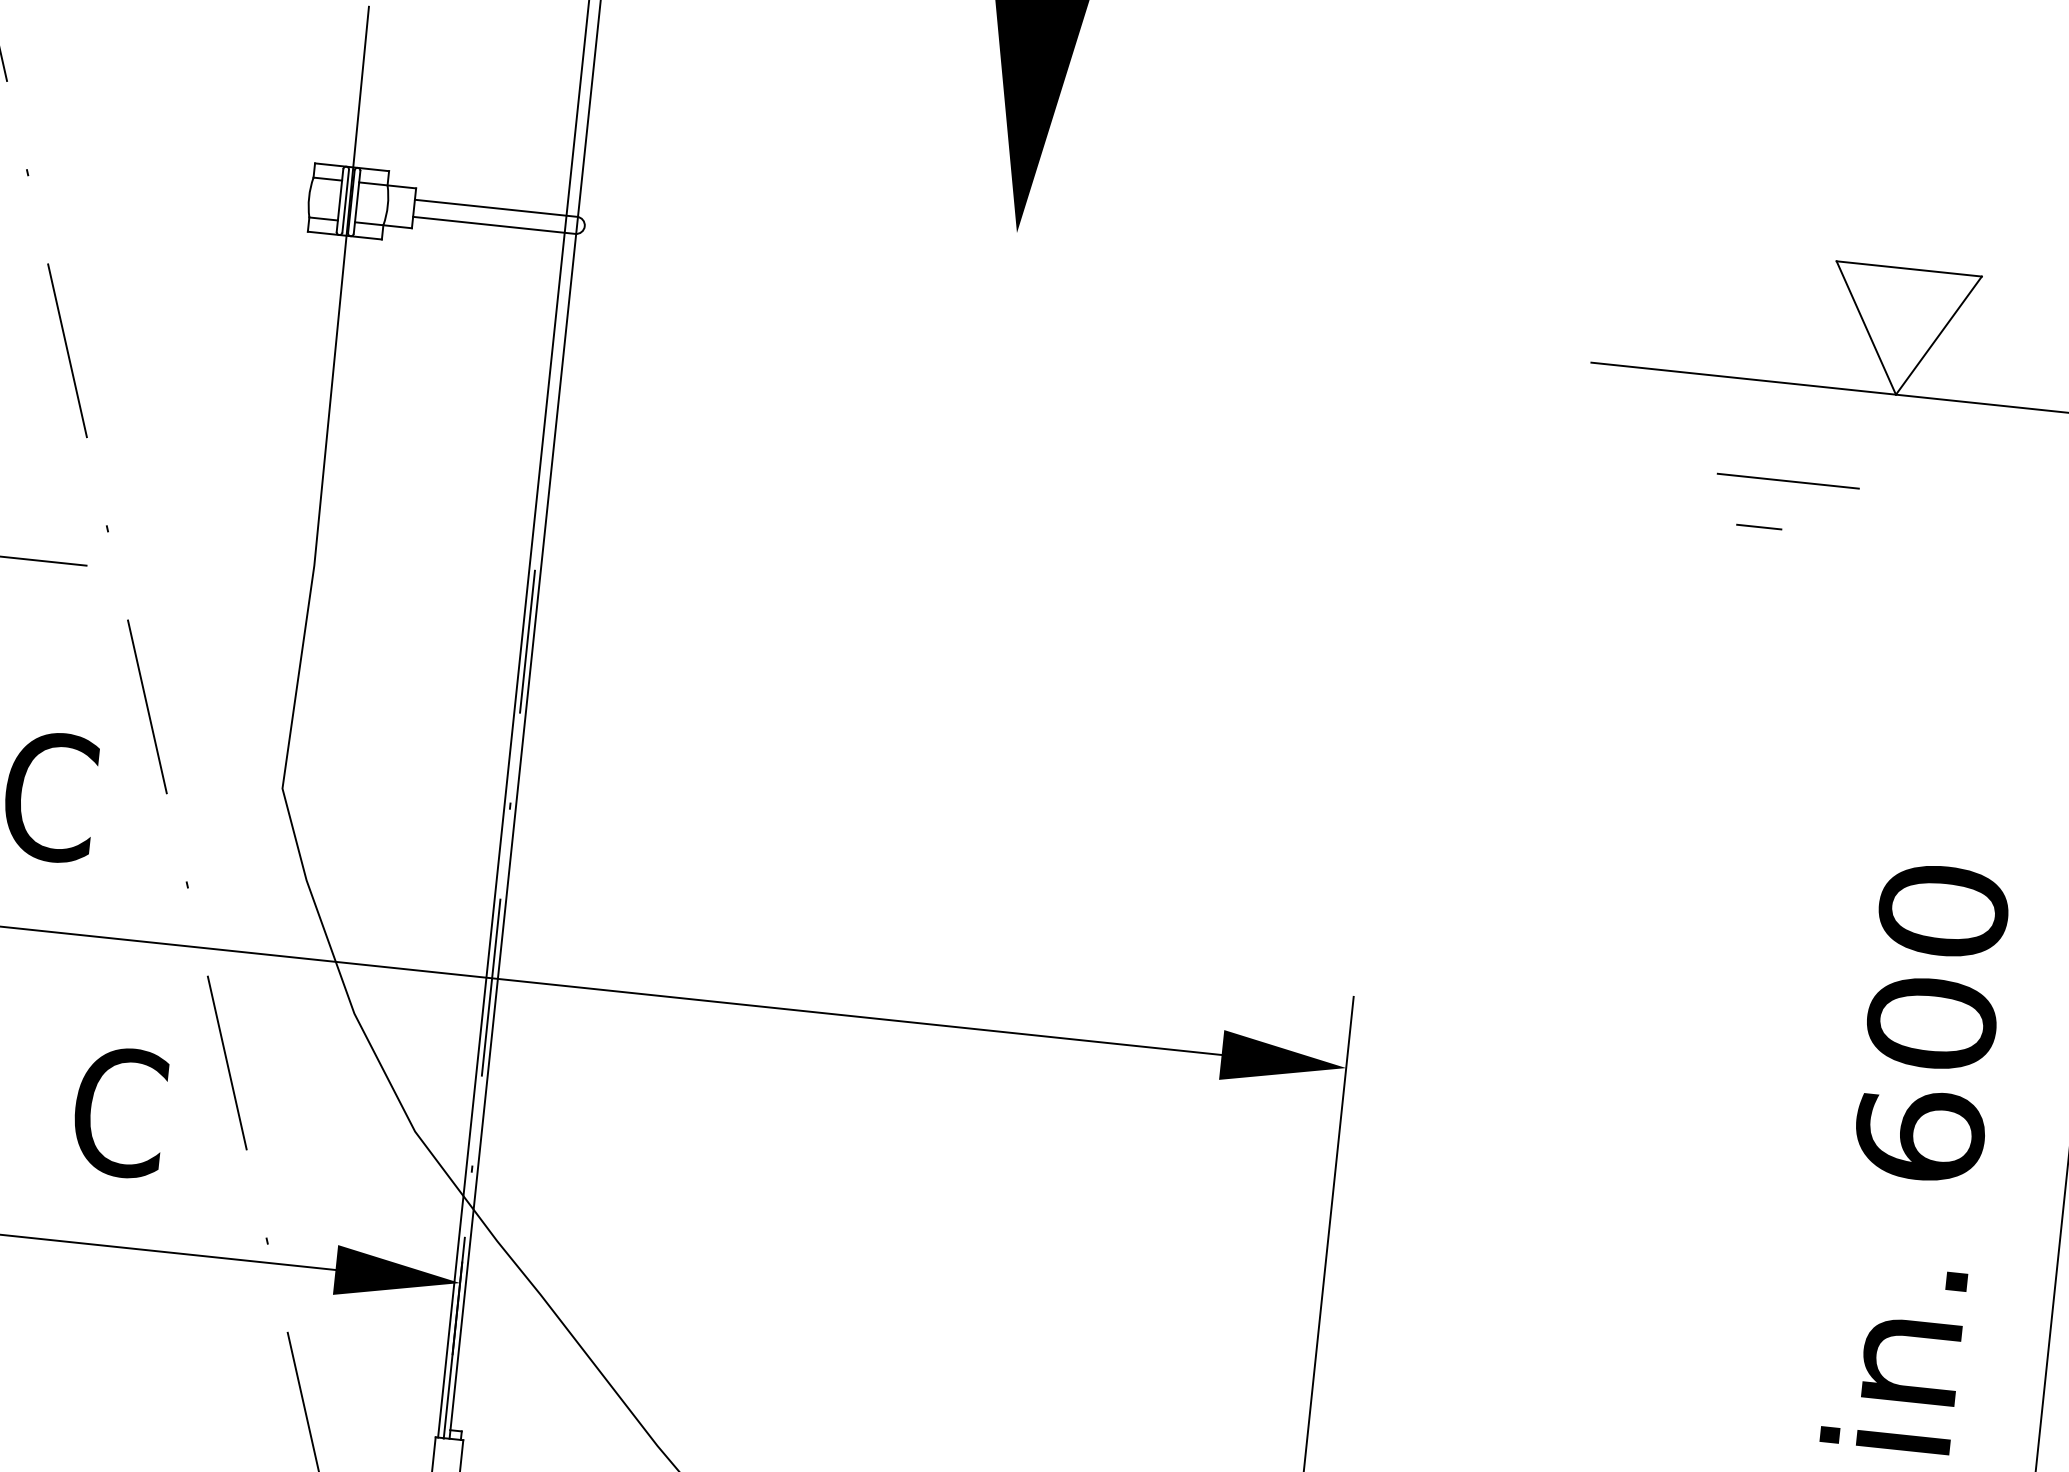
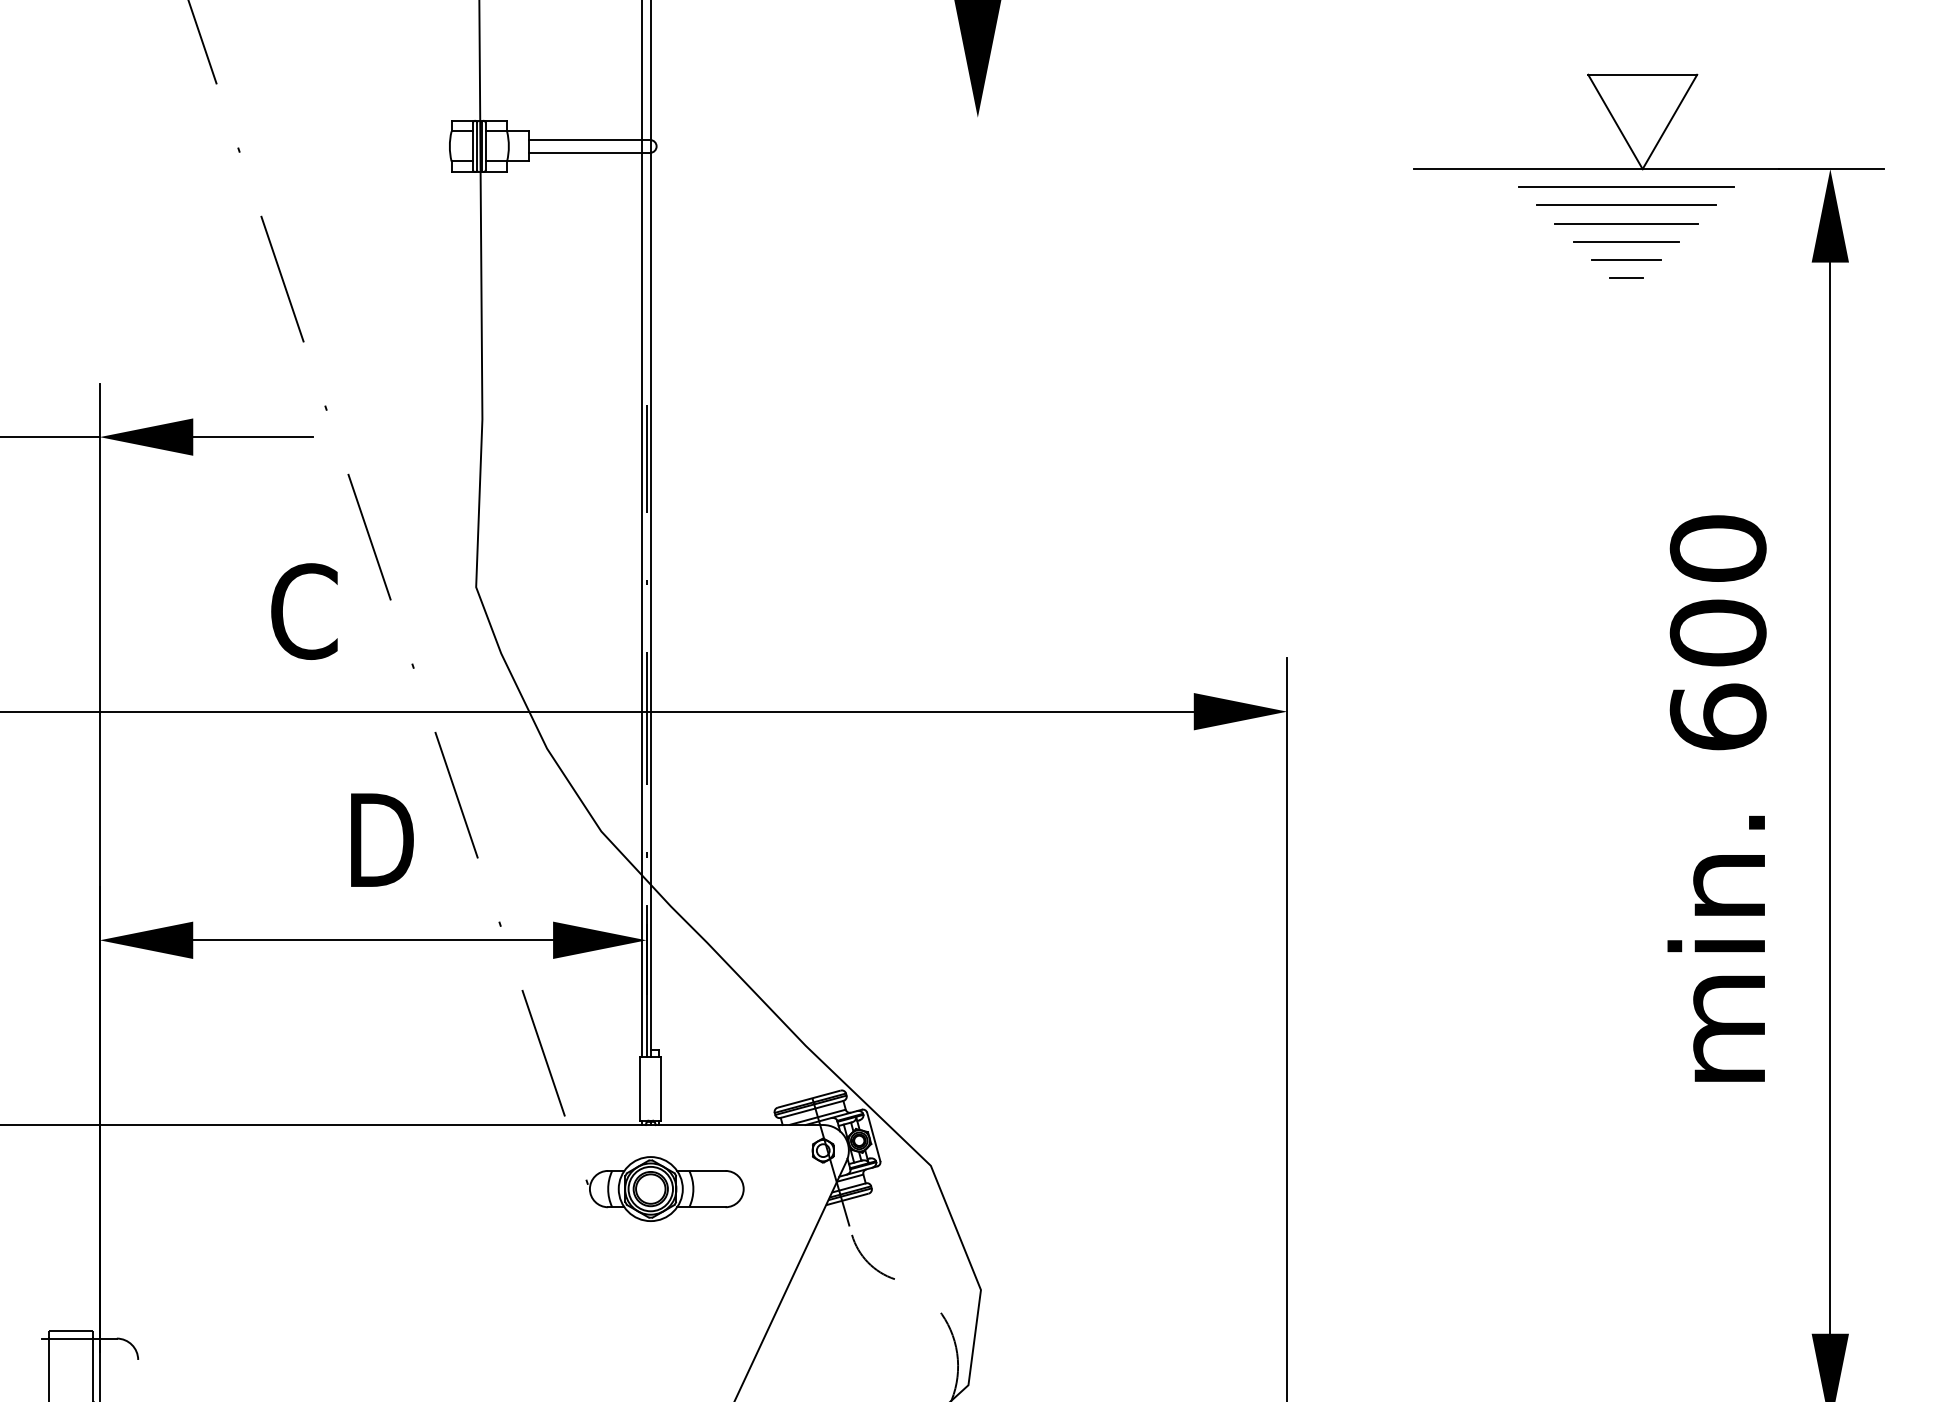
line: (1871, 415) -> (1626, 186), added
line: (1869, 440) -> (1626, 205), added
line: (1866, 464) -> (1626, 223), added
line: (1788, 480) -> (1626, 241), moved
line: (1861, 512) -> (1626, 259), added
line: (1759, 526) -> (1626, 277), moved
text: (119, 1111) -> (380, 839), C -> D

